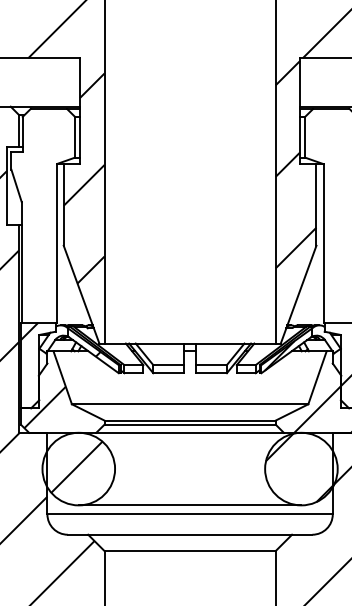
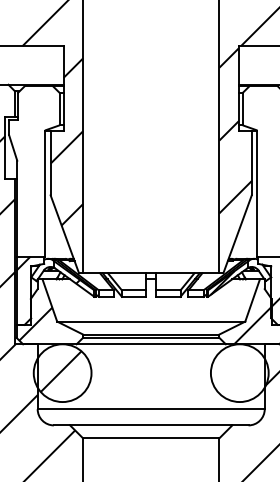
hatch: (299, 466) -> (238, 371), removed
line: (189, 505) -> (150, 402), removed

